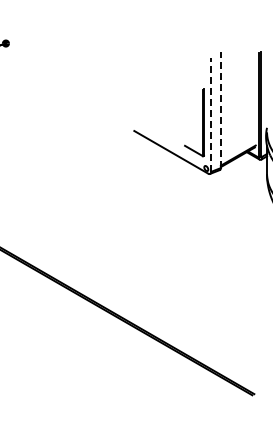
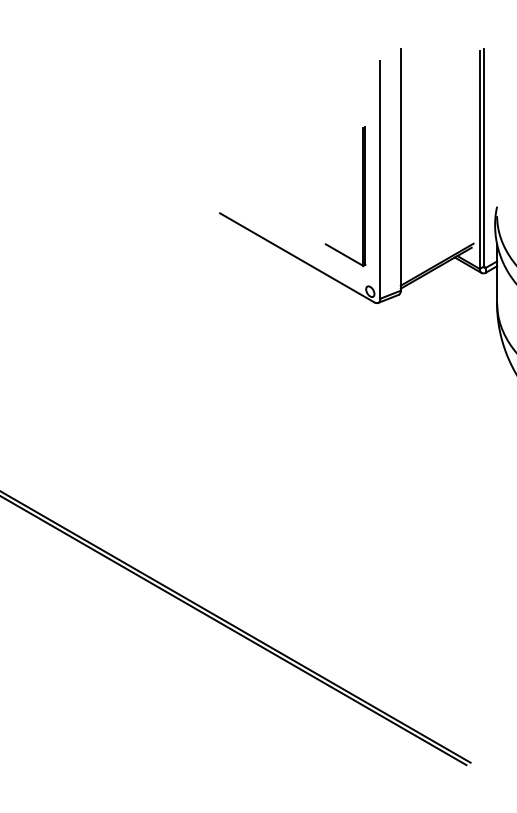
line: (220, 110) -> (399, 170), dashed -> solid
line: (211, 114) -> (381, 178), dashed -> solid

